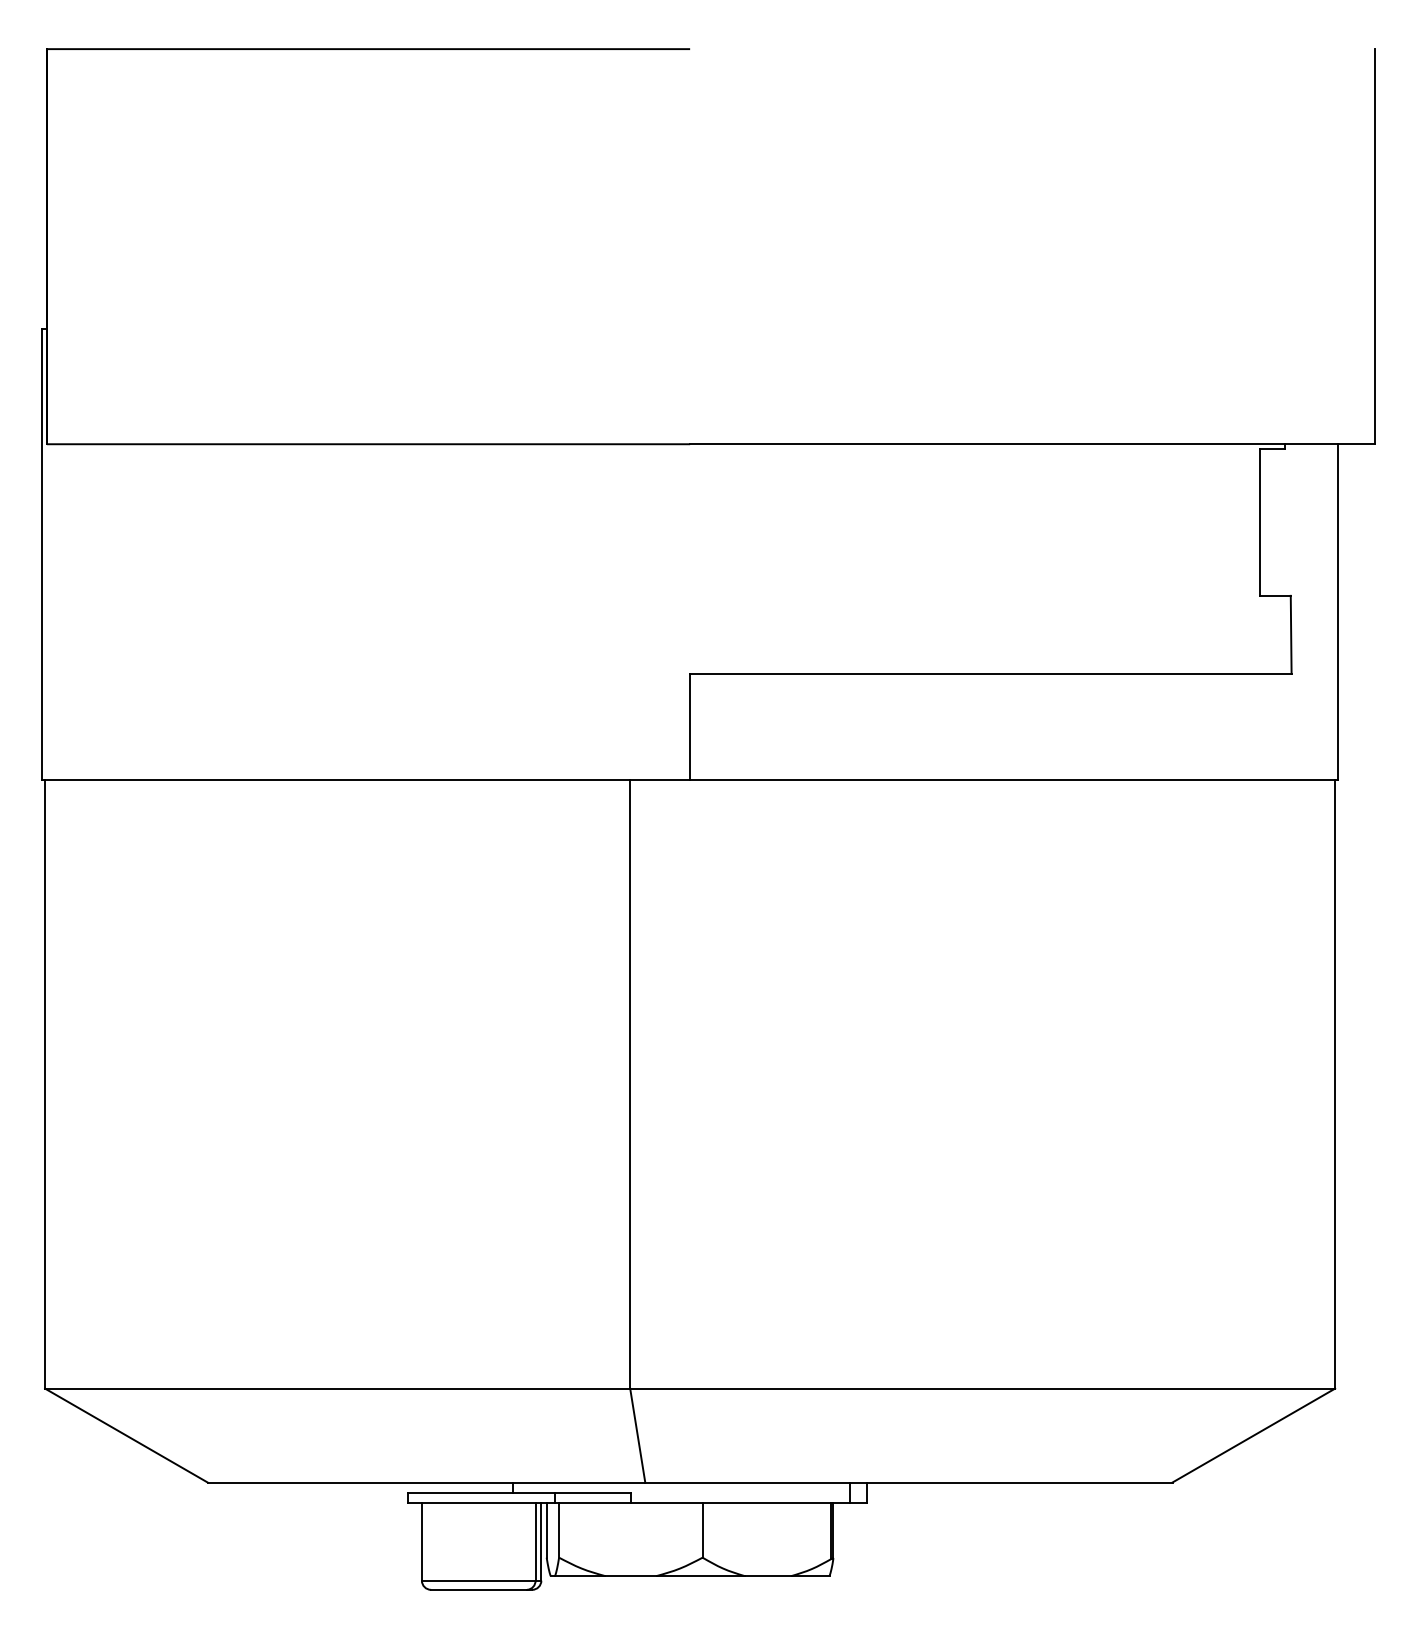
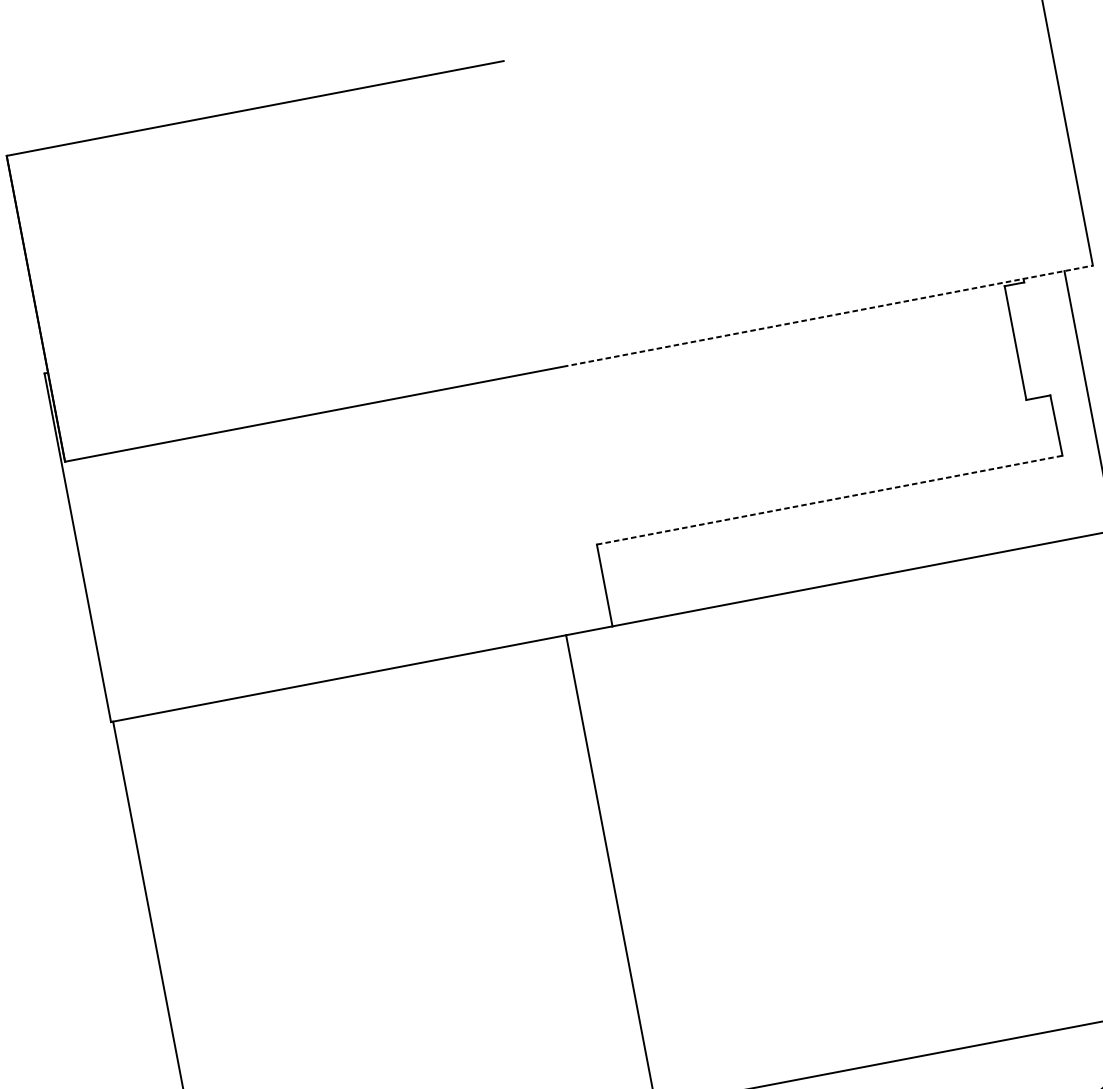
line: (1032, 444) -> (828, 316), solid -> dashed
line: (990, 673) -> (829, 499), solid -> dashed

